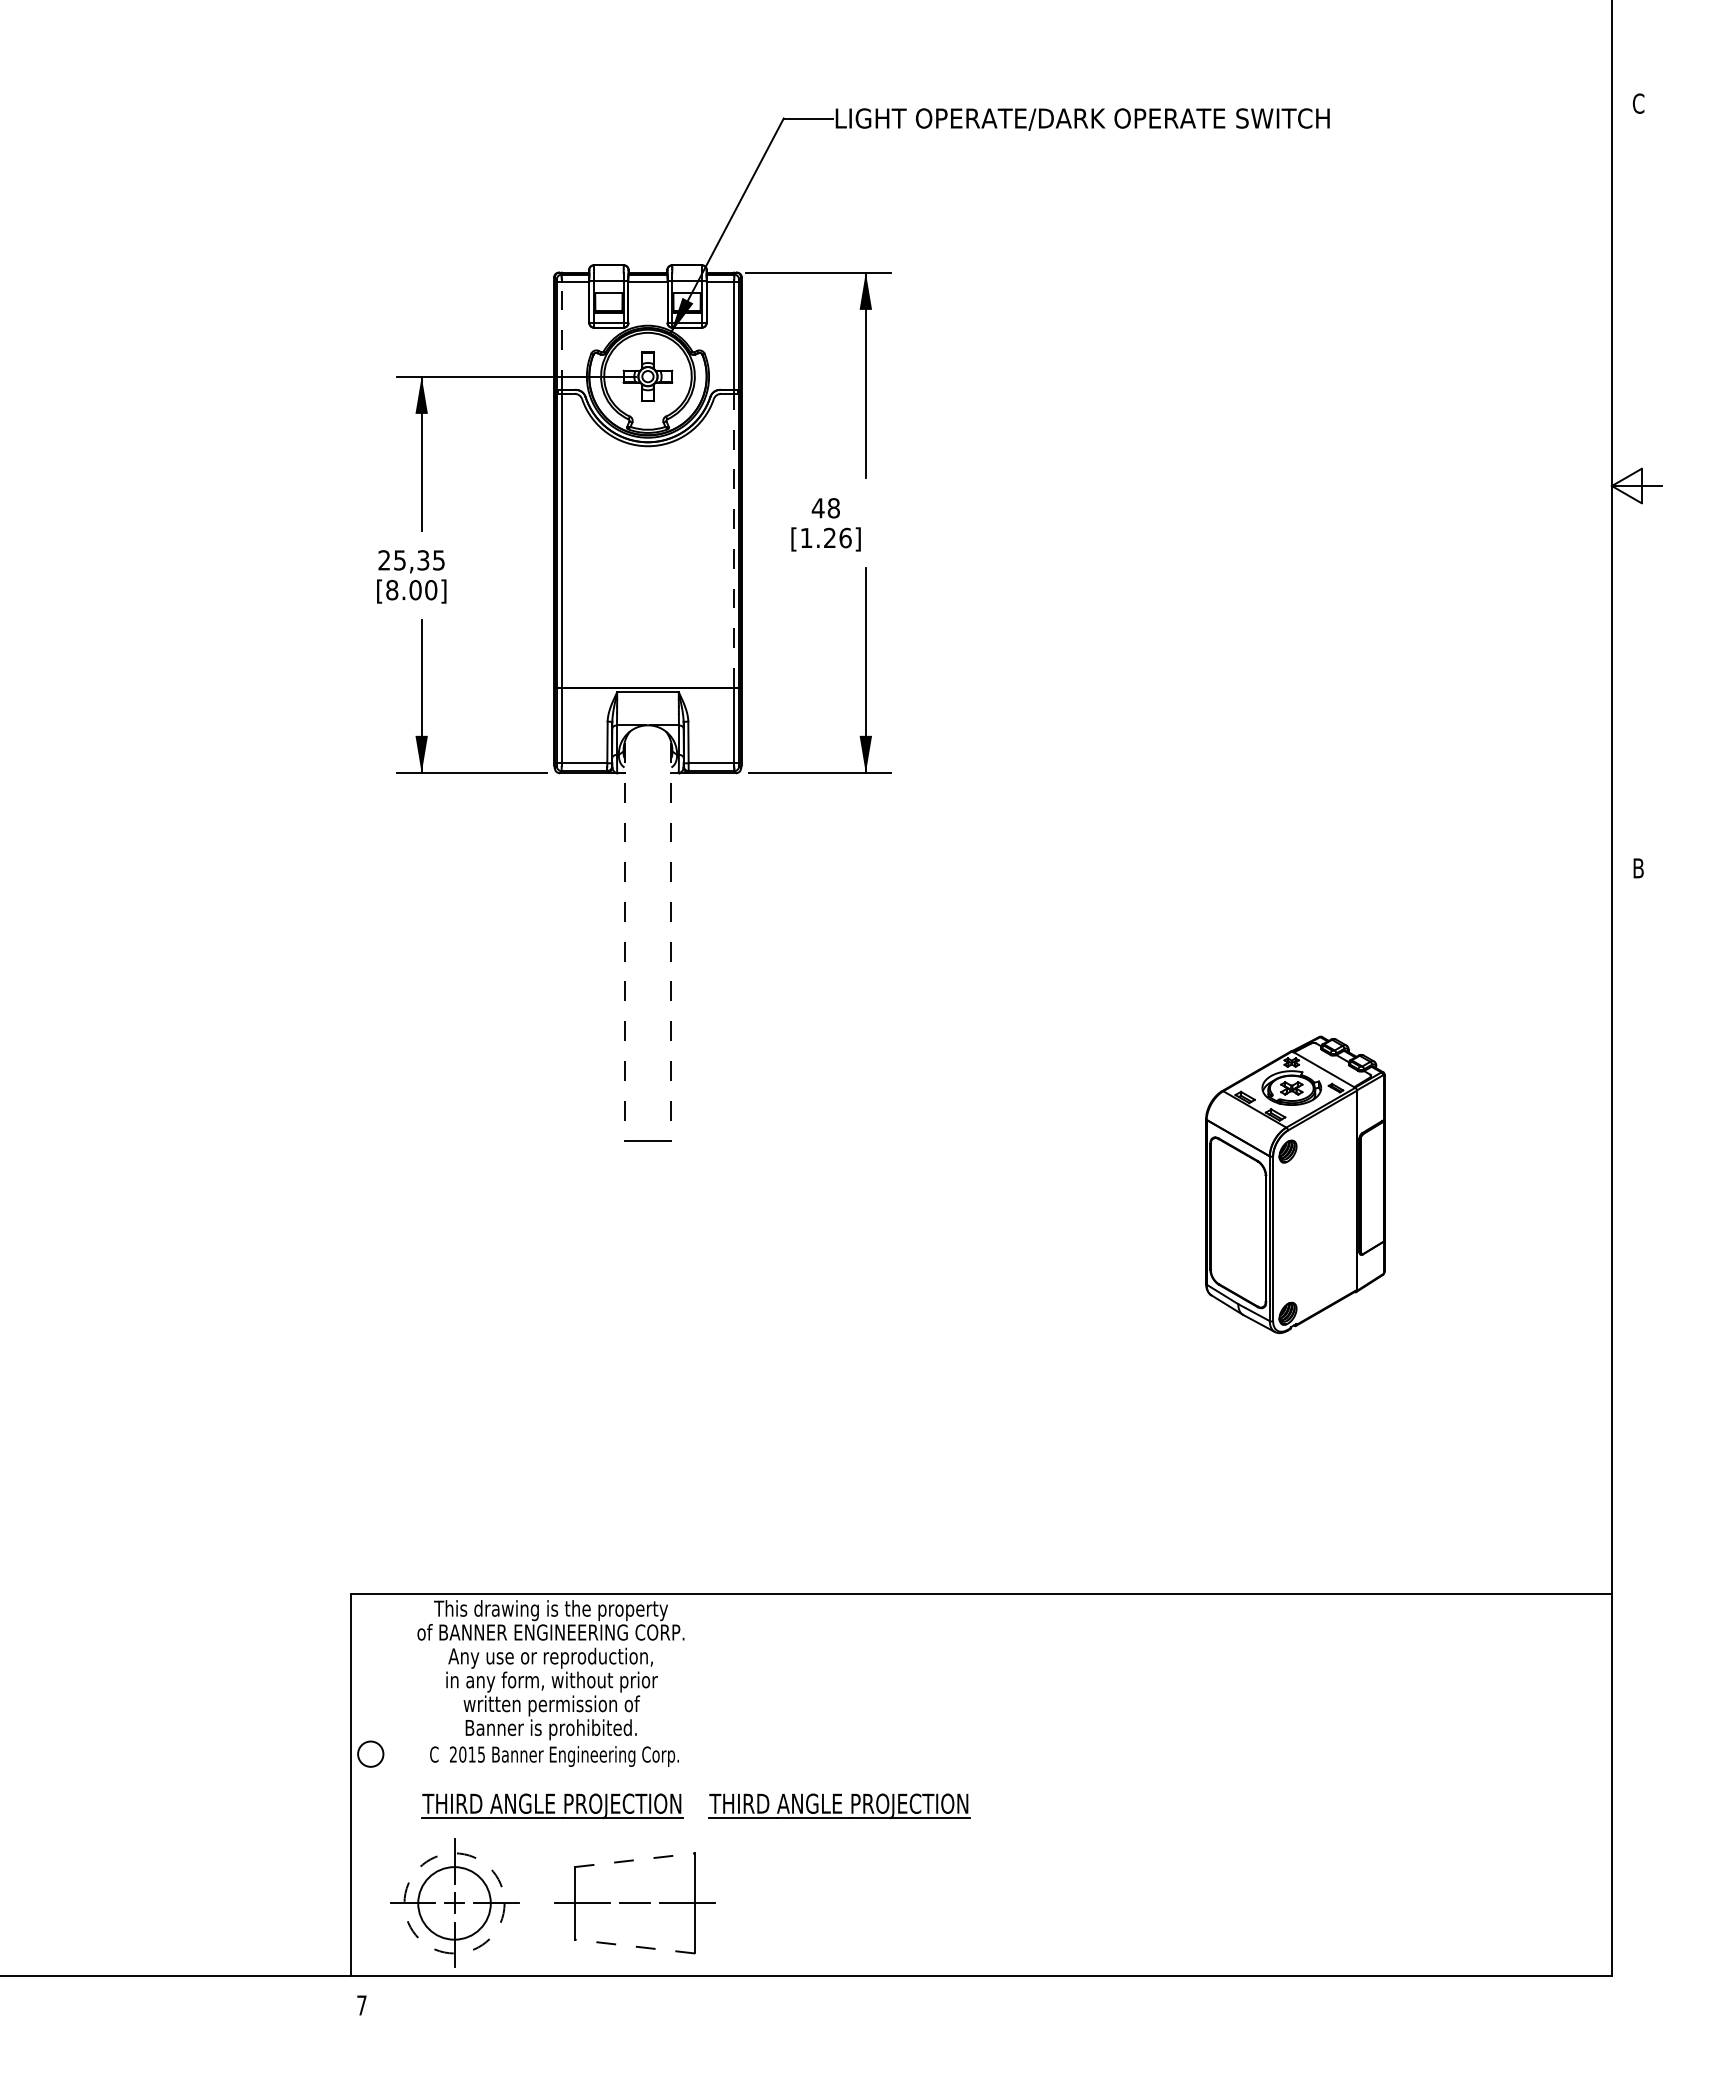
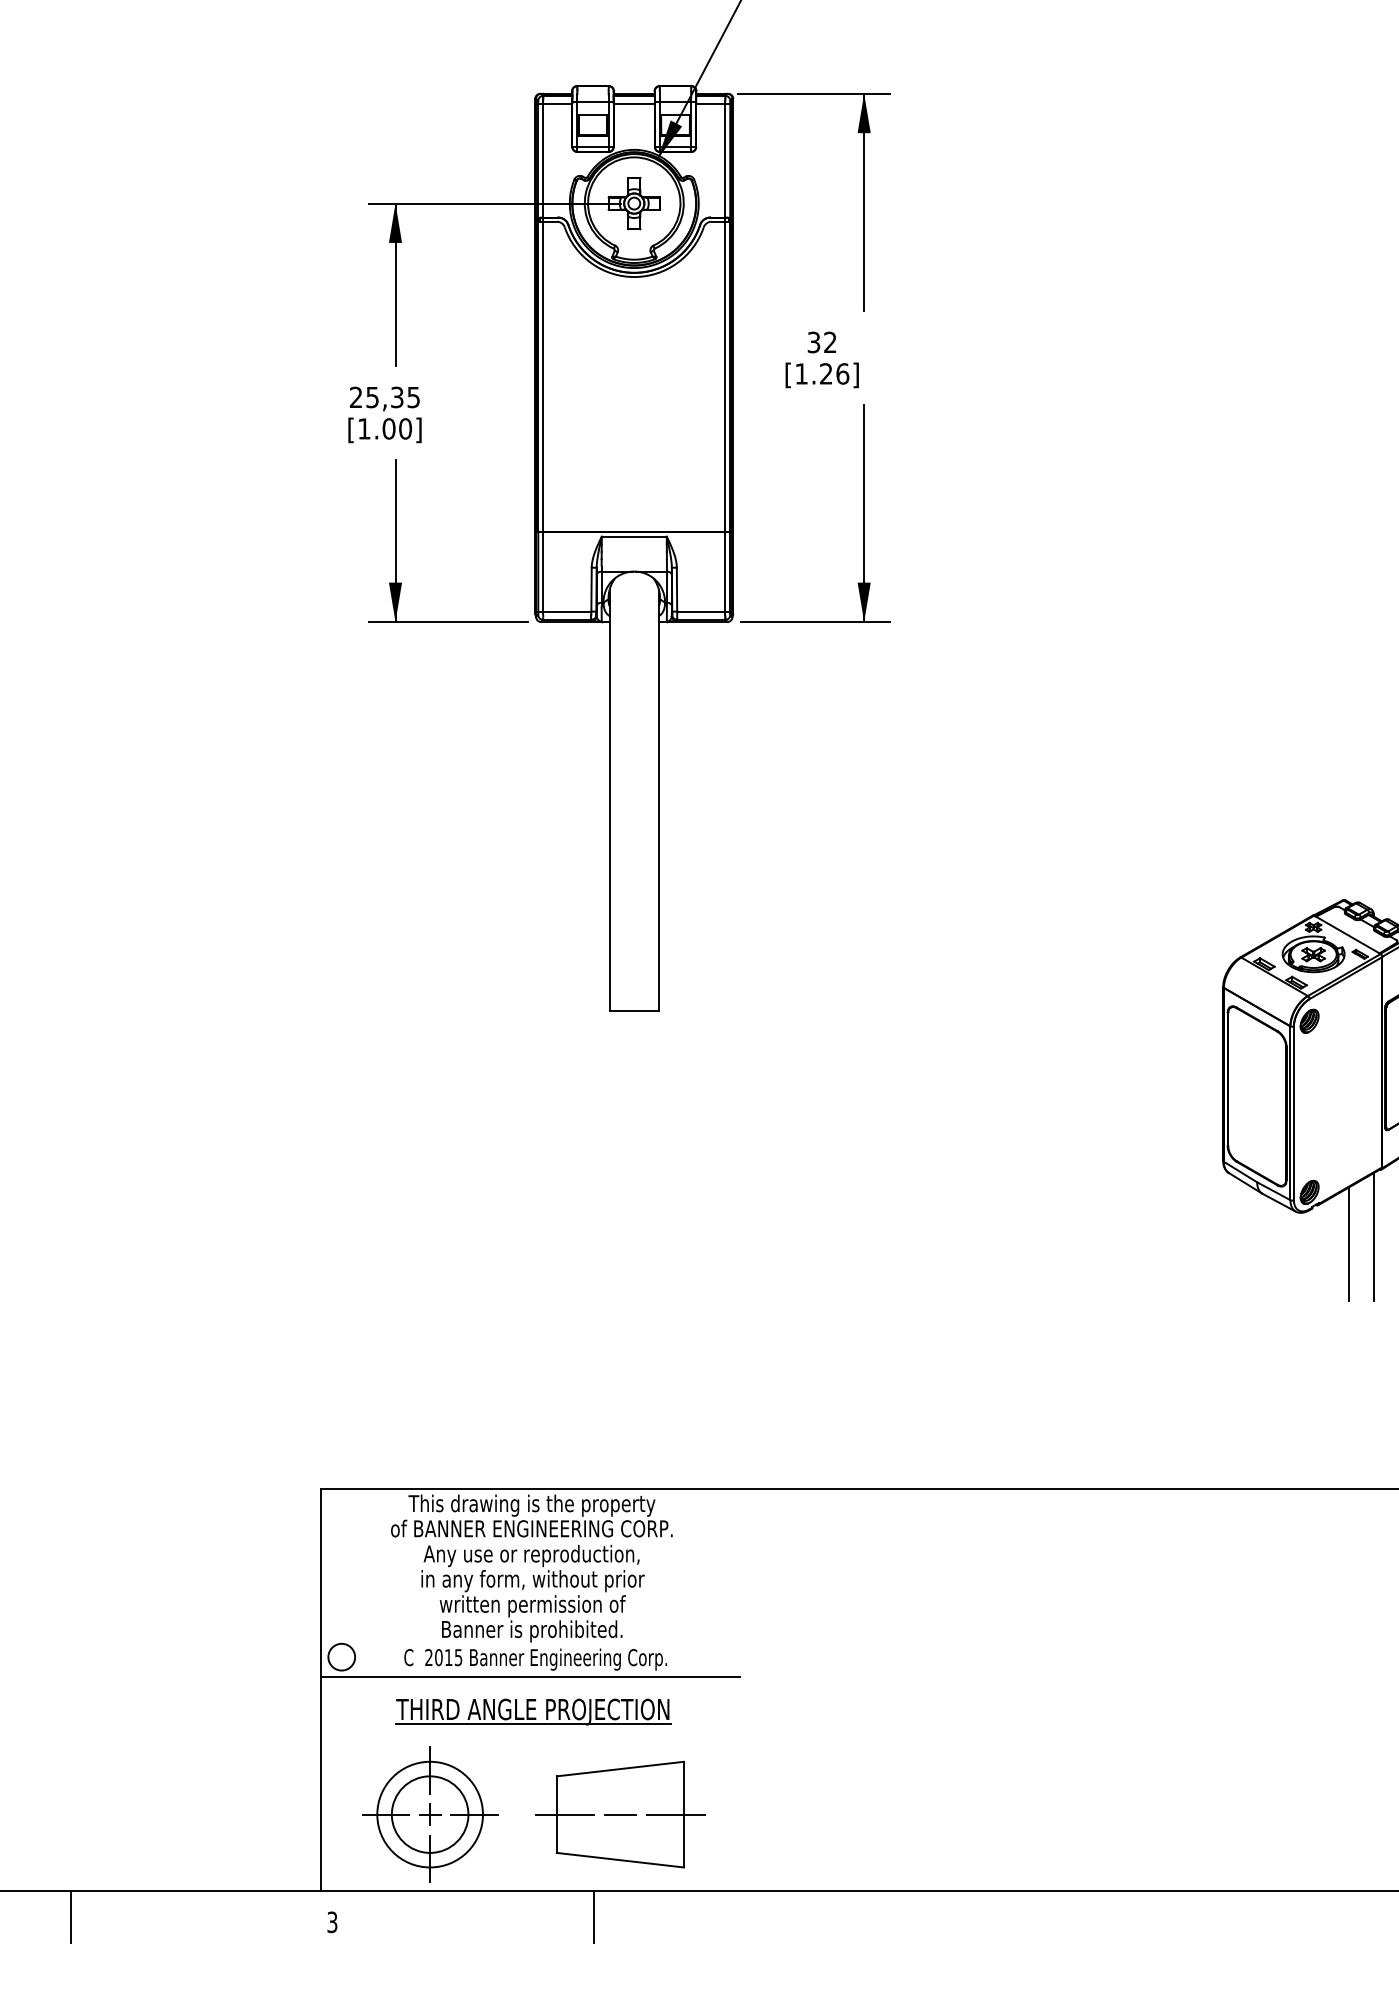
line: (561, 335) -> (543, 160), dashed -> solid
text: (825, 508) -> (821, 342), 48 -> 32
line: (734, 538) -> (725, 374), dashed -> solid
text: (392, 590) -> (364, 429), [8.00] -> [1.00]
line: (624, 942) -> (609, 800), dashed -> solid
line: (671, 942) -> (659, 800), dashed -> solid
line: (1349, 1355) -> (1374, 1236), added
line: (1325, 1362) -> (1349, 1243), added
line: (548, 1773) -> (529, 1677), added
part: (839, 1806) -> (836, 1712), removed
line: (634, 1860) -> (620, 1769), dashed -> solid
circle: (454, 1903) -> (430, 1814), dashed -> solid
line: (634, 1946) -> (620, 1860), dashed -> solid
line: (113, 2000) -> (70, 1917), added
line: (610, 2000) -> (594, 1917), added
text: (361, 2005) -> (331, 1922), 7 -> 3

